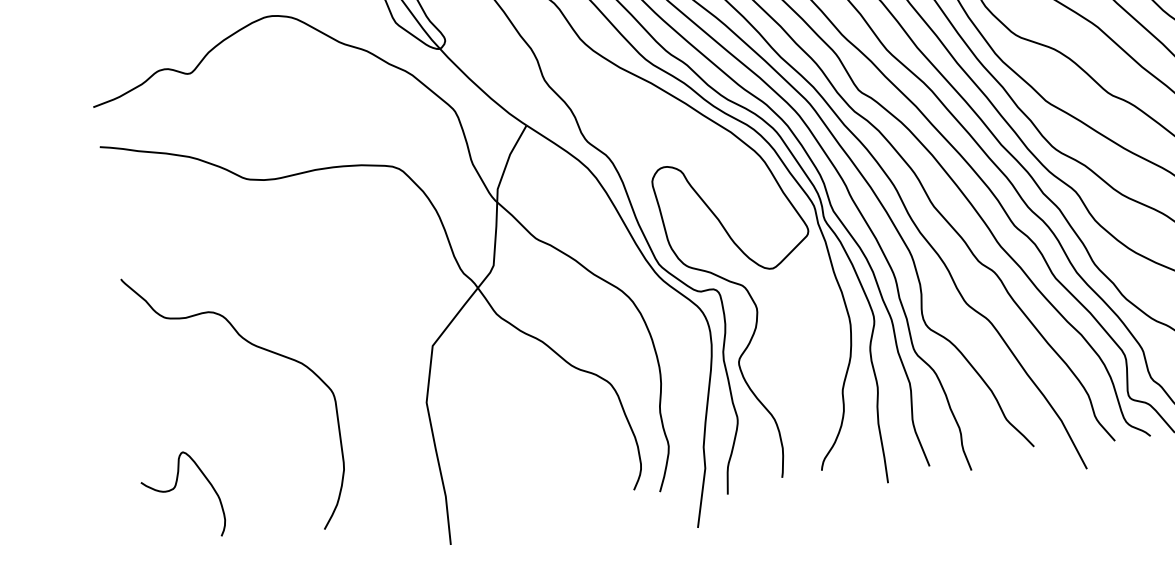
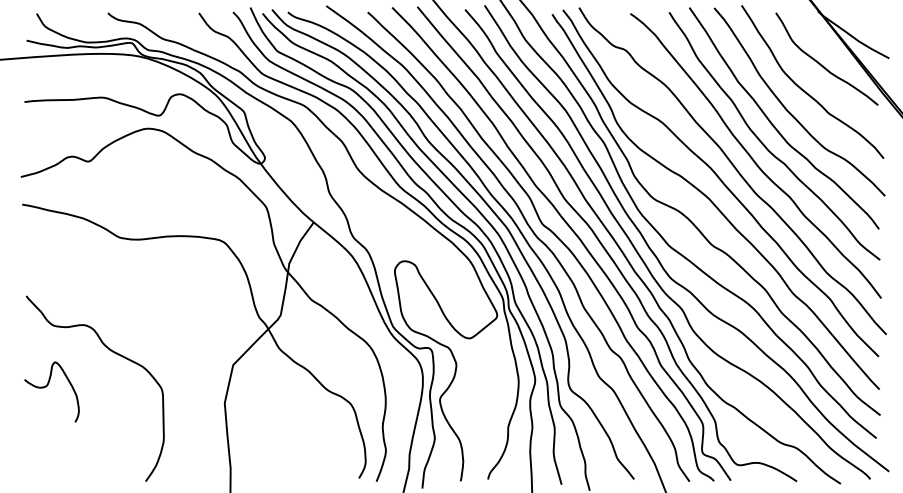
curve: (175, 488) -> (47, 386), moved

